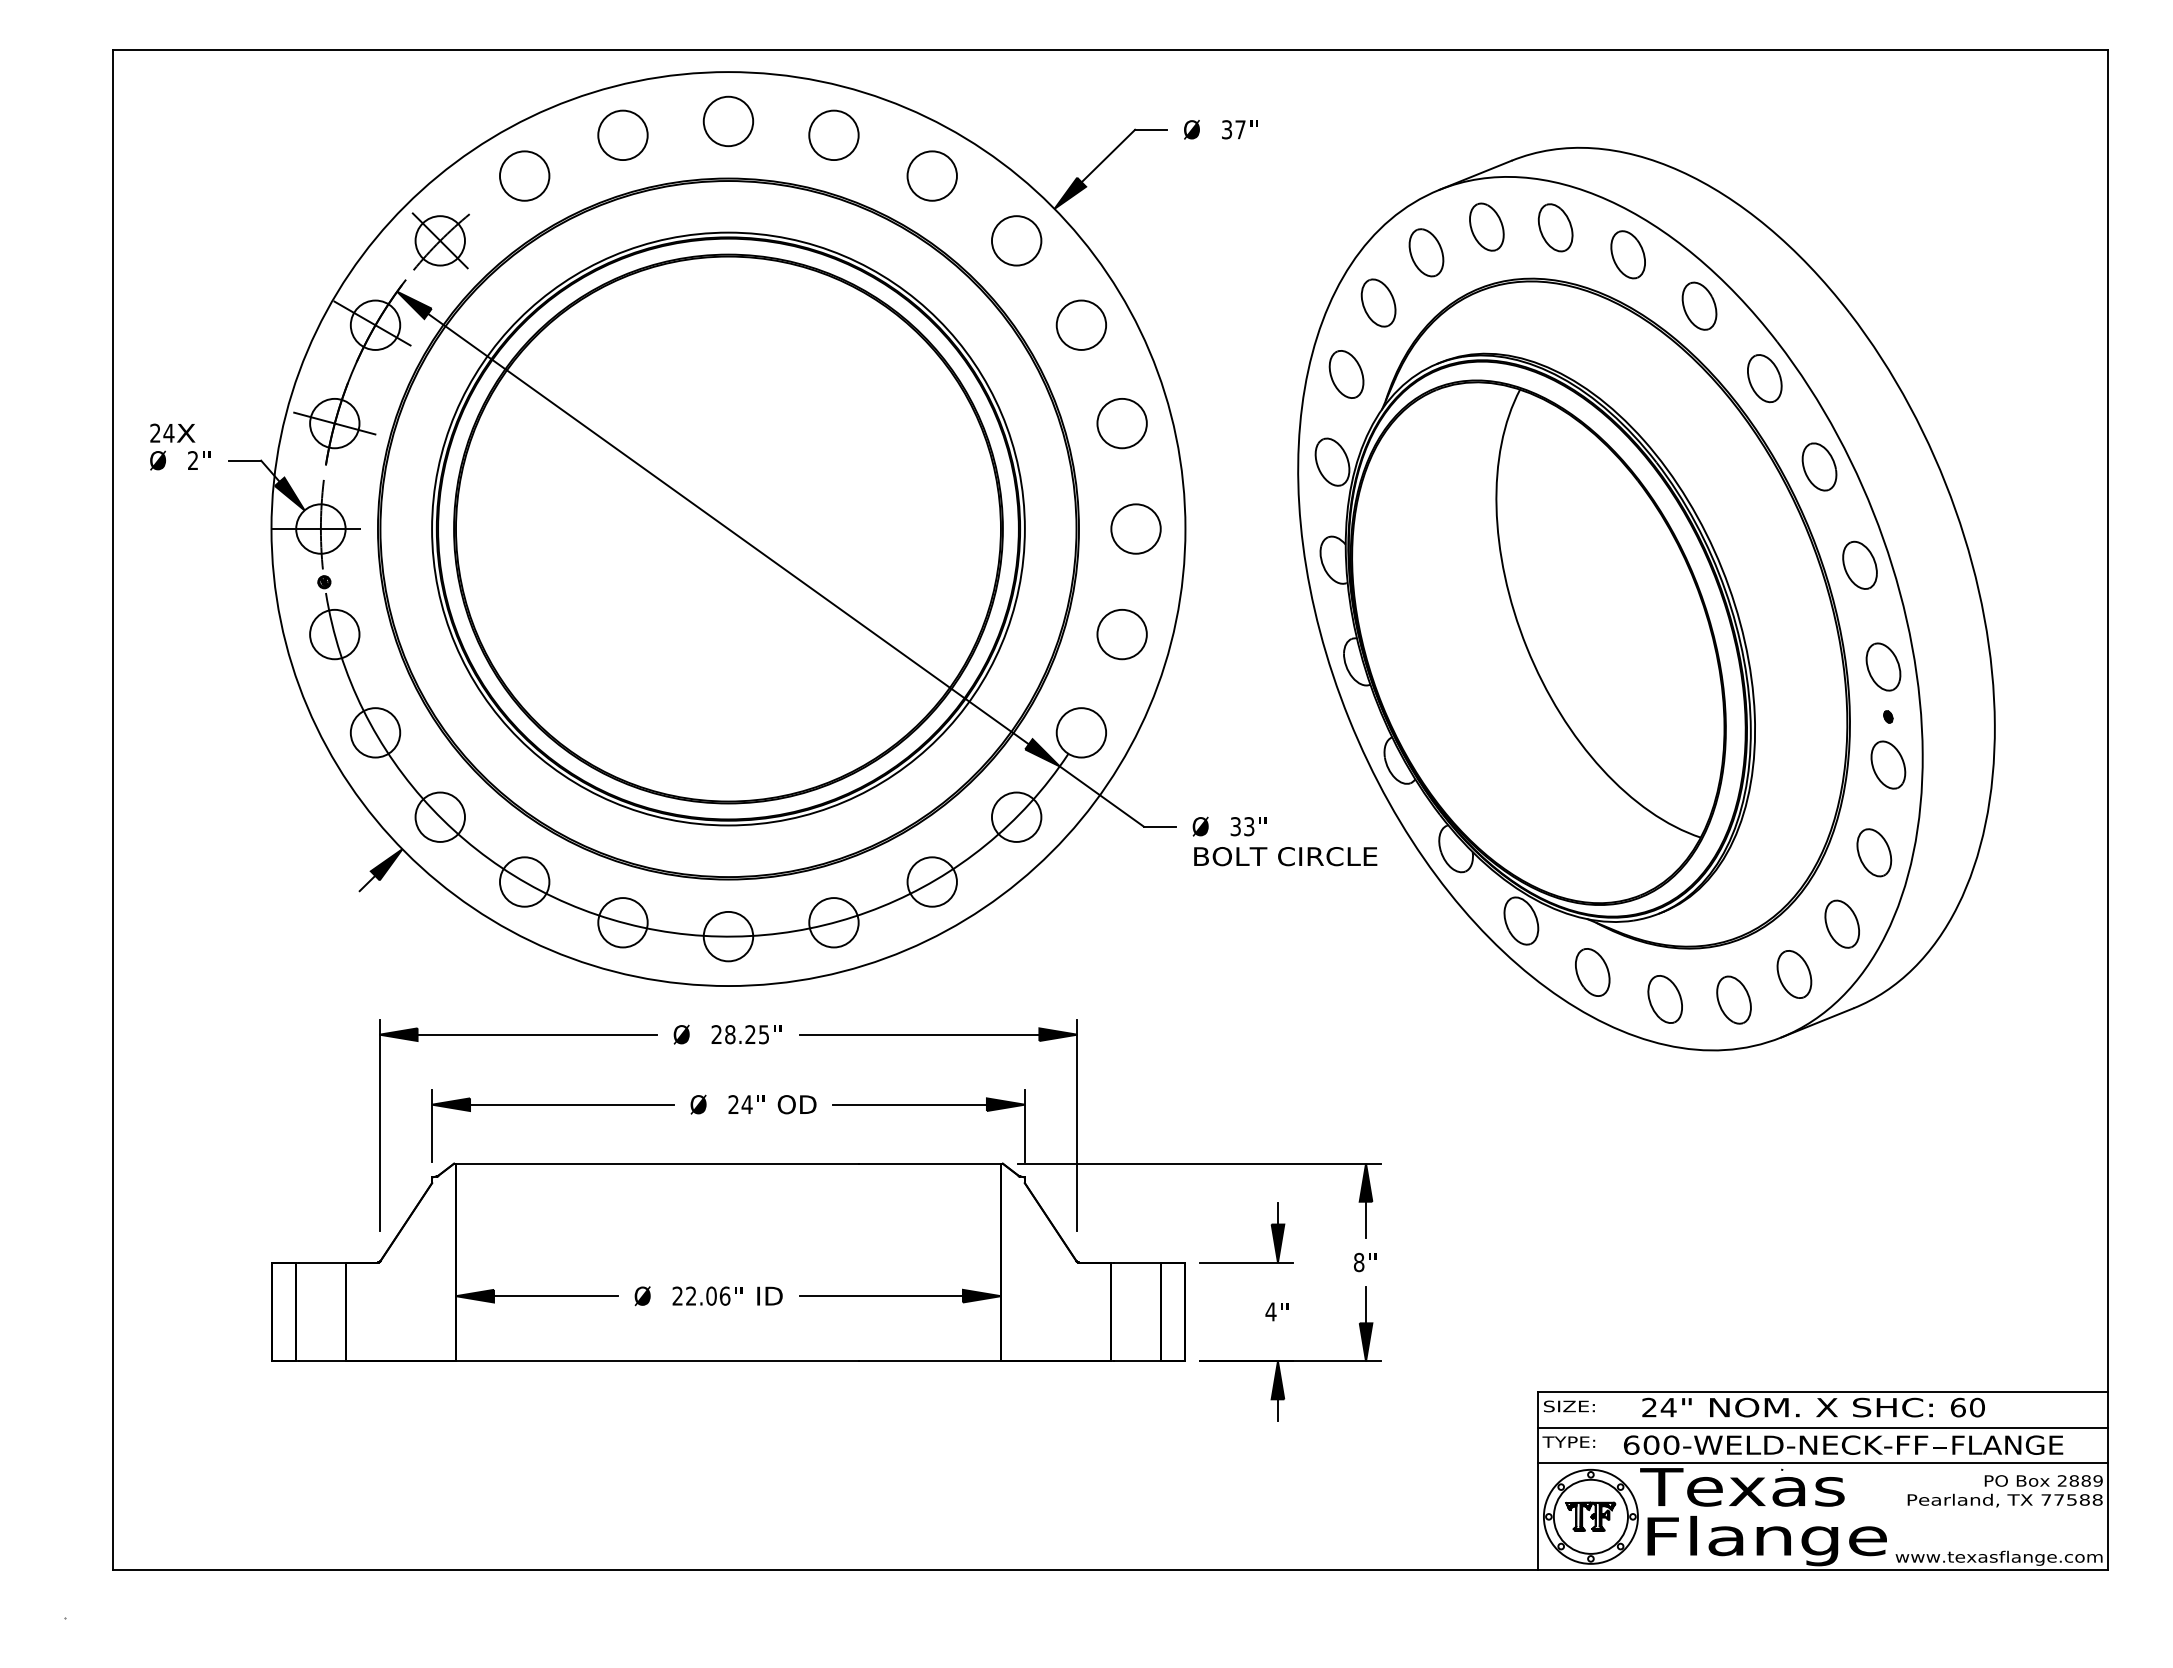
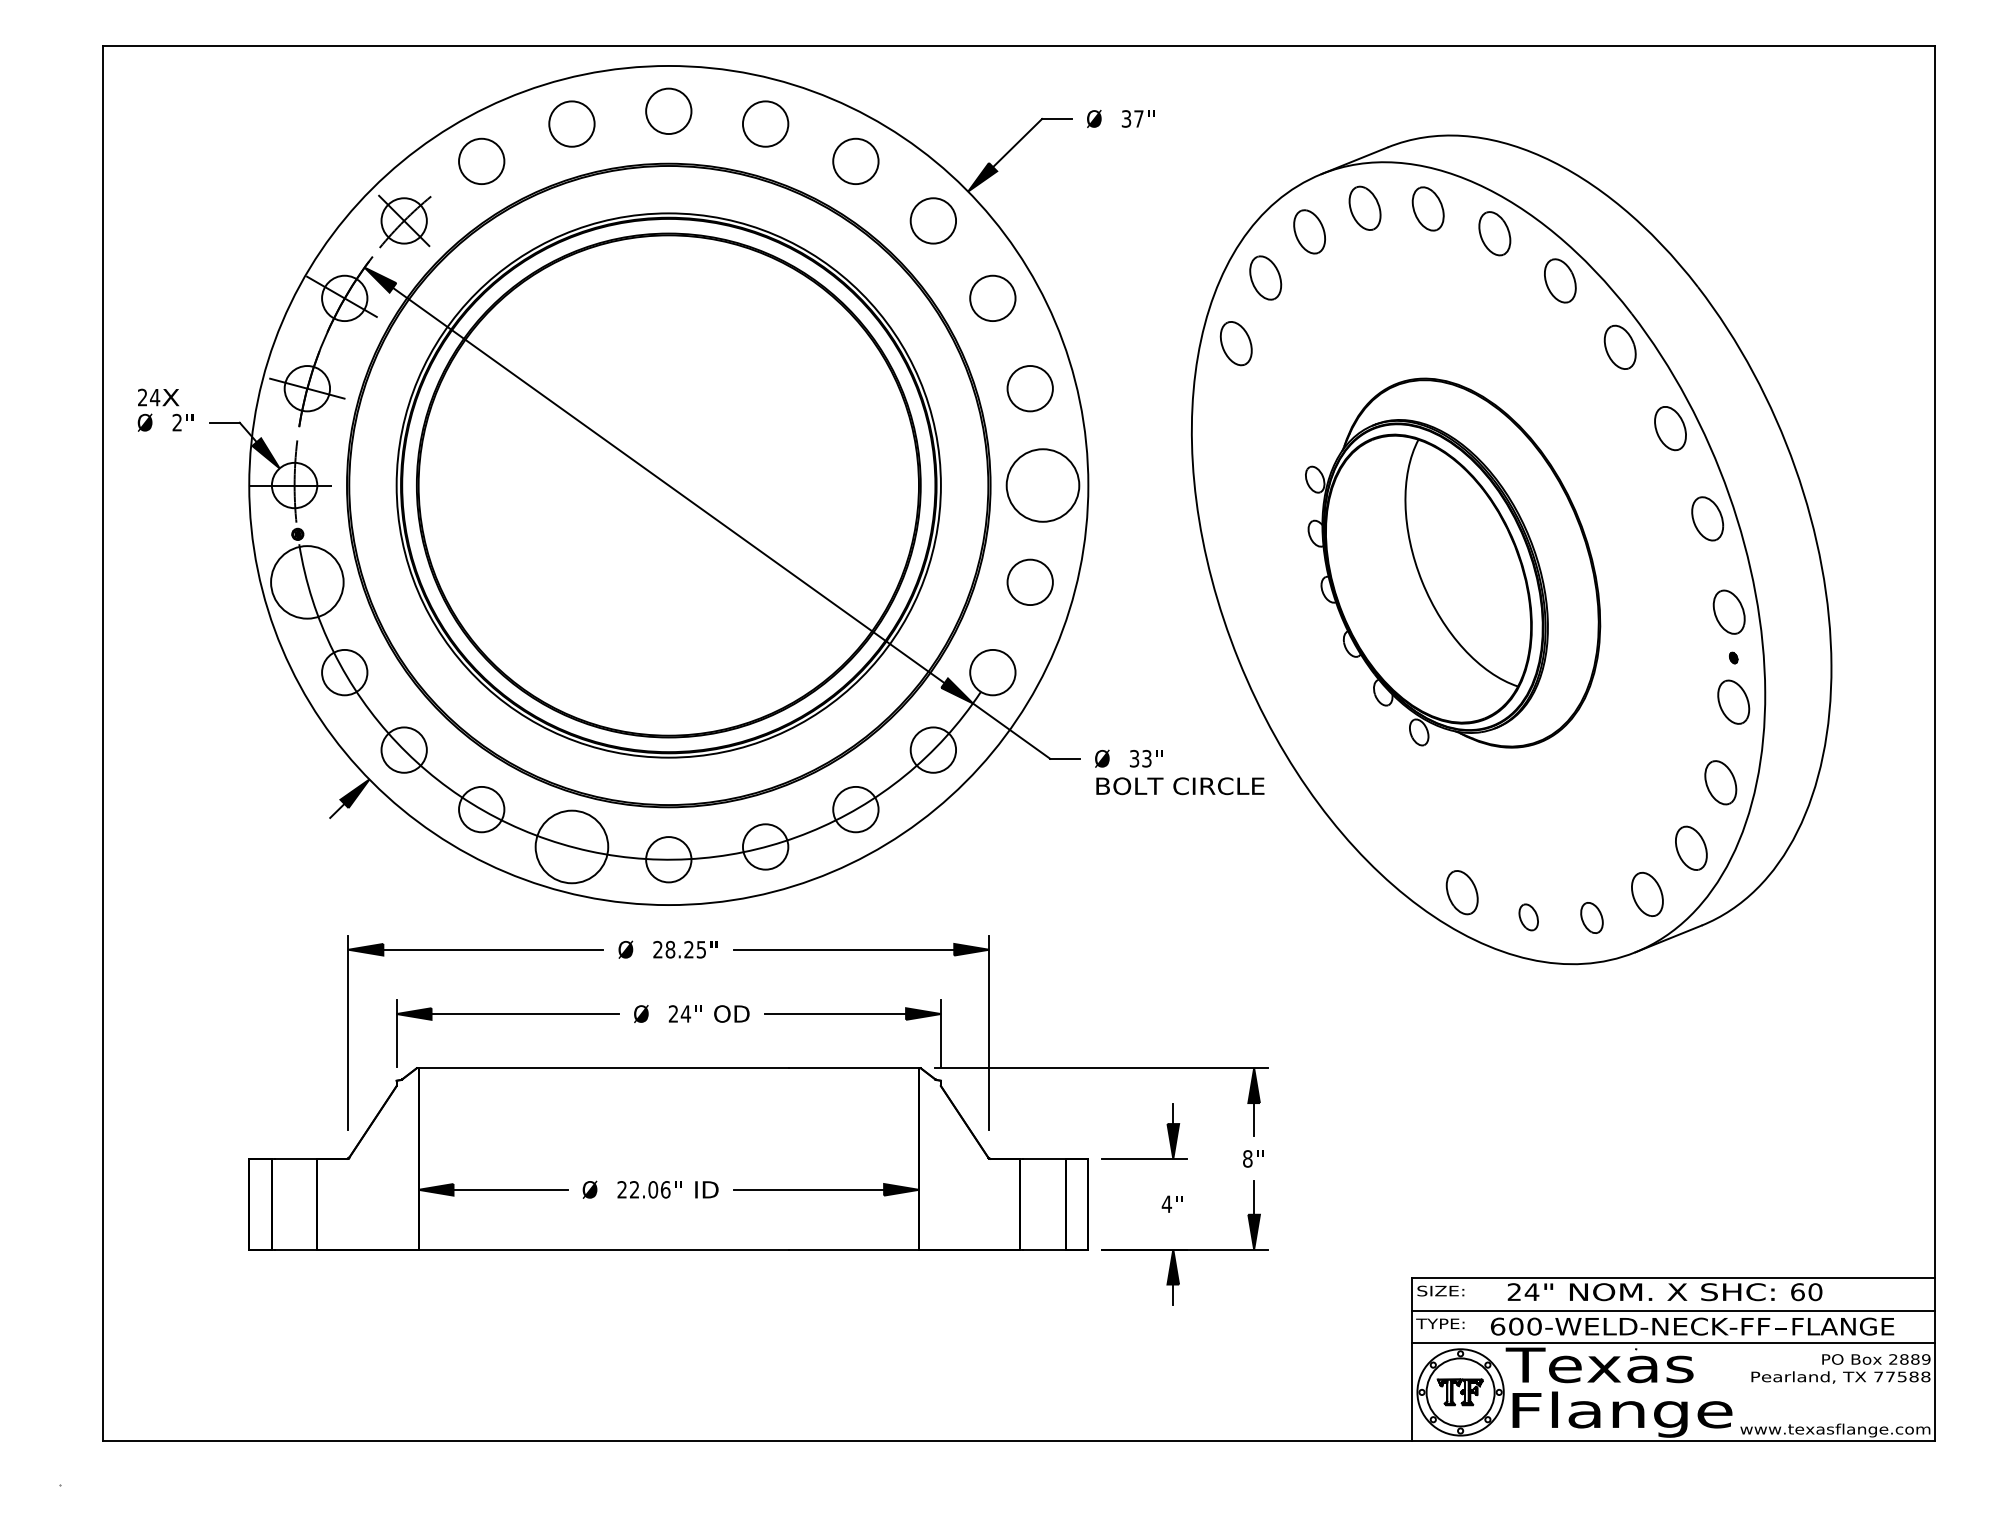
circle: (1135, 528) -> (1042, 485), size x1.6
part: (1582, 613) -> (1452, 563), size x0.6
circle: (334, 634) -> (307, 582), size x1.6
circle: (622, 922) -> (571, 846), size x1.6
part: (1664, 999) -> (1528, 917), size x0.6
part: (1733, 999) -> (1591, 917), size x0.7

